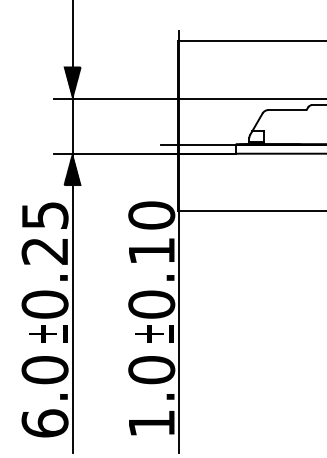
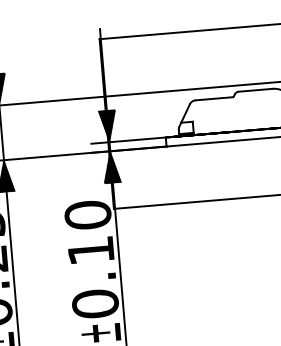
hatch: (178, 128) -> (107, 126), added
hatch: (178, 169) -> (110, 167), added

